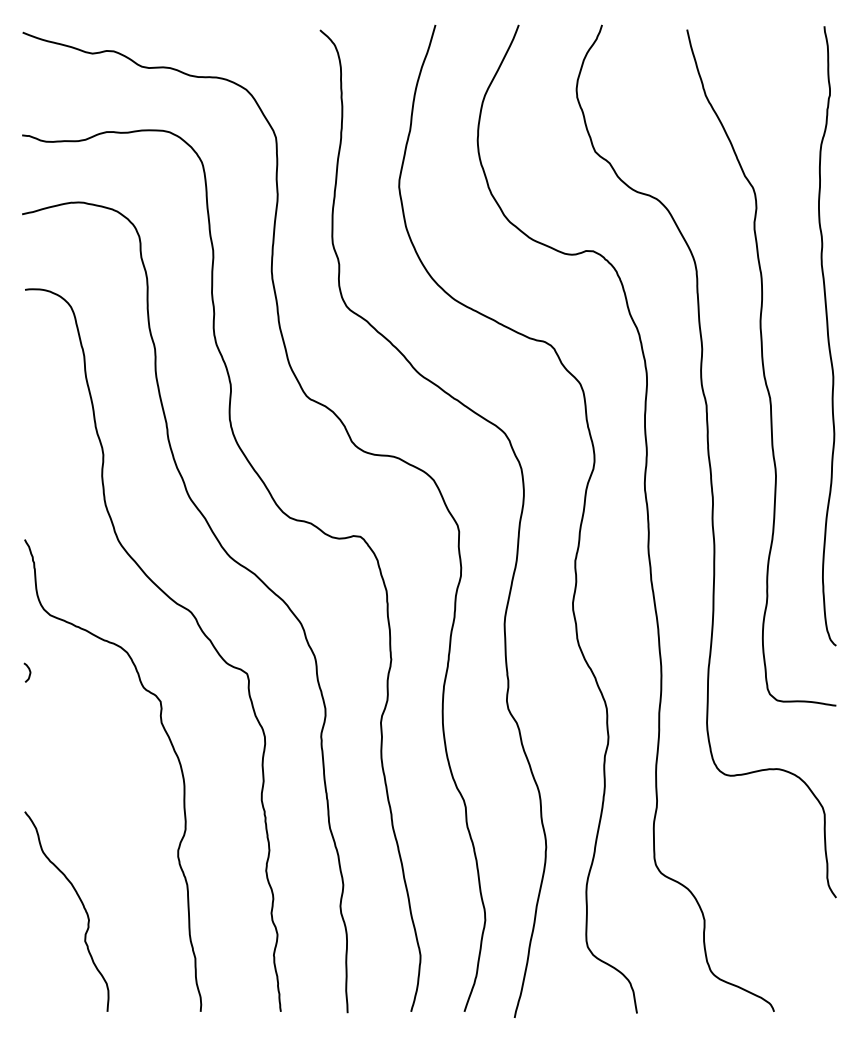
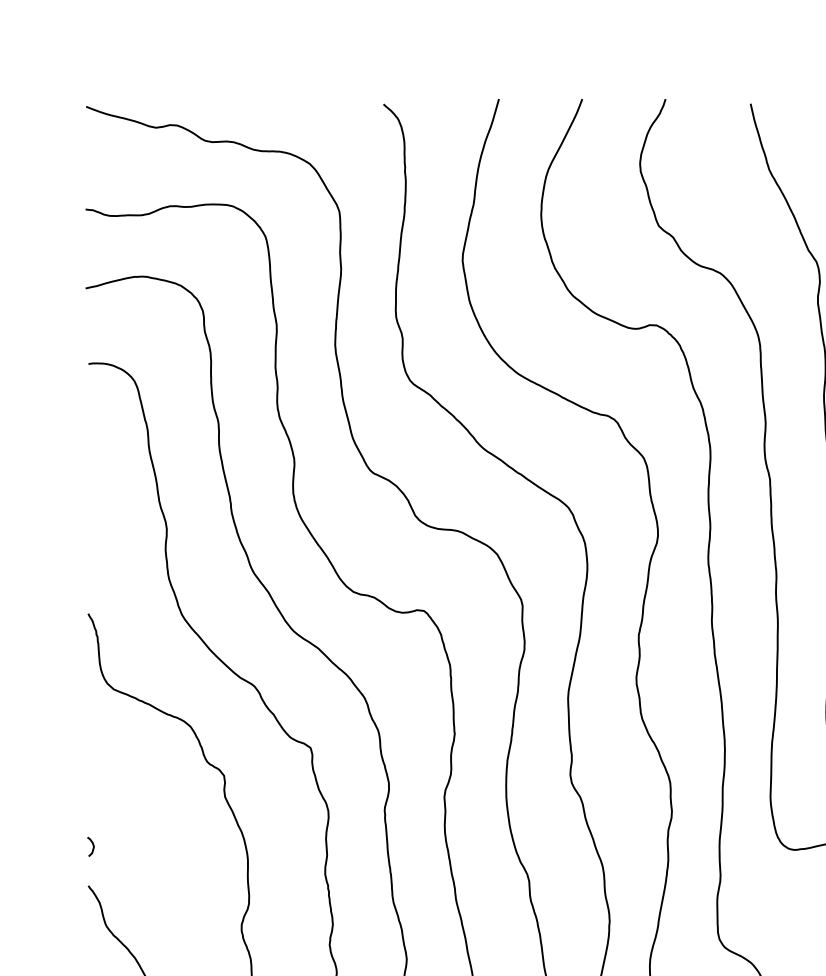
curve: (29, 672) -> (92, 846), moved

